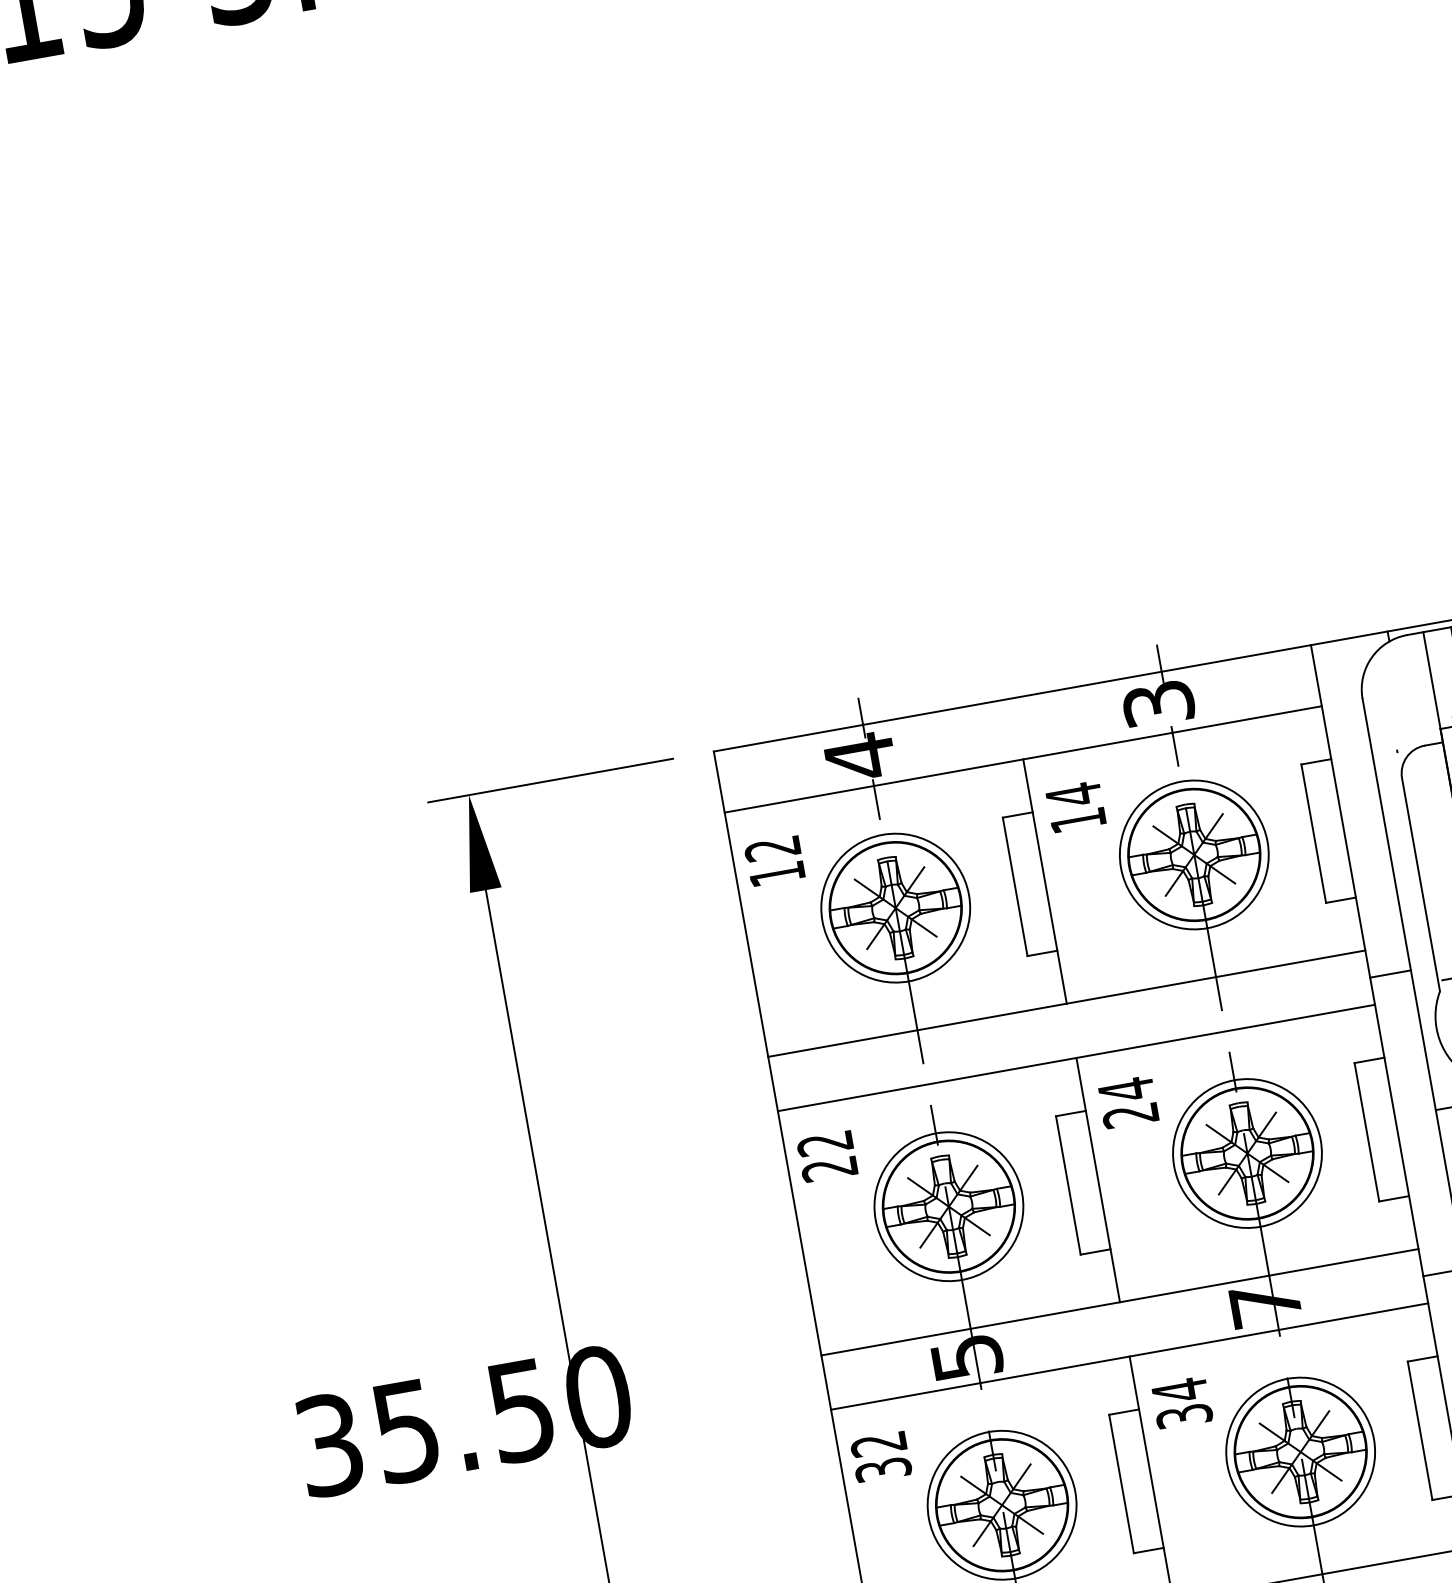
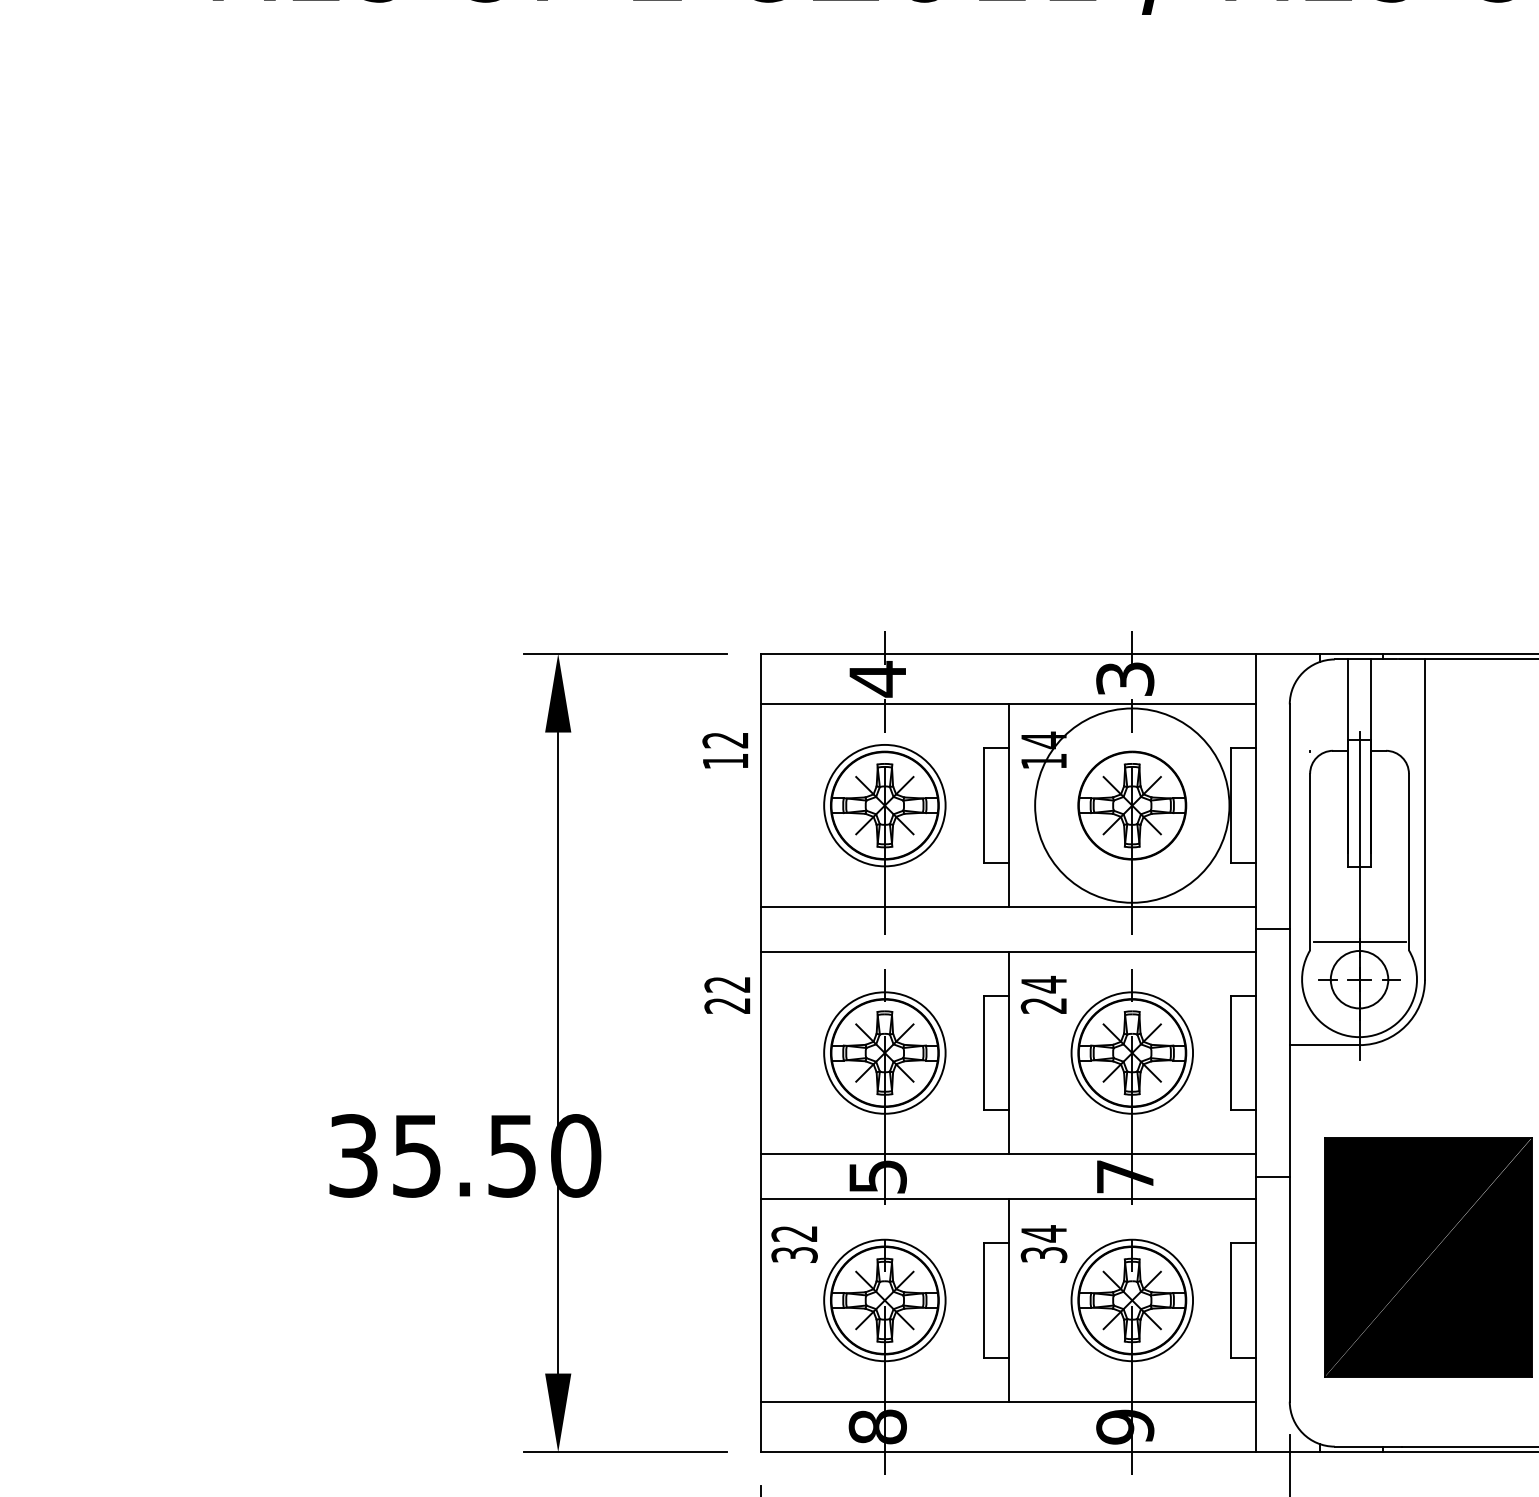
circle: (1194, 854) -> (1132, 805), size x1.6
text: (774, 861) -> (725, 750), moved
text: (827, 1156) -> (727, 995), moved

